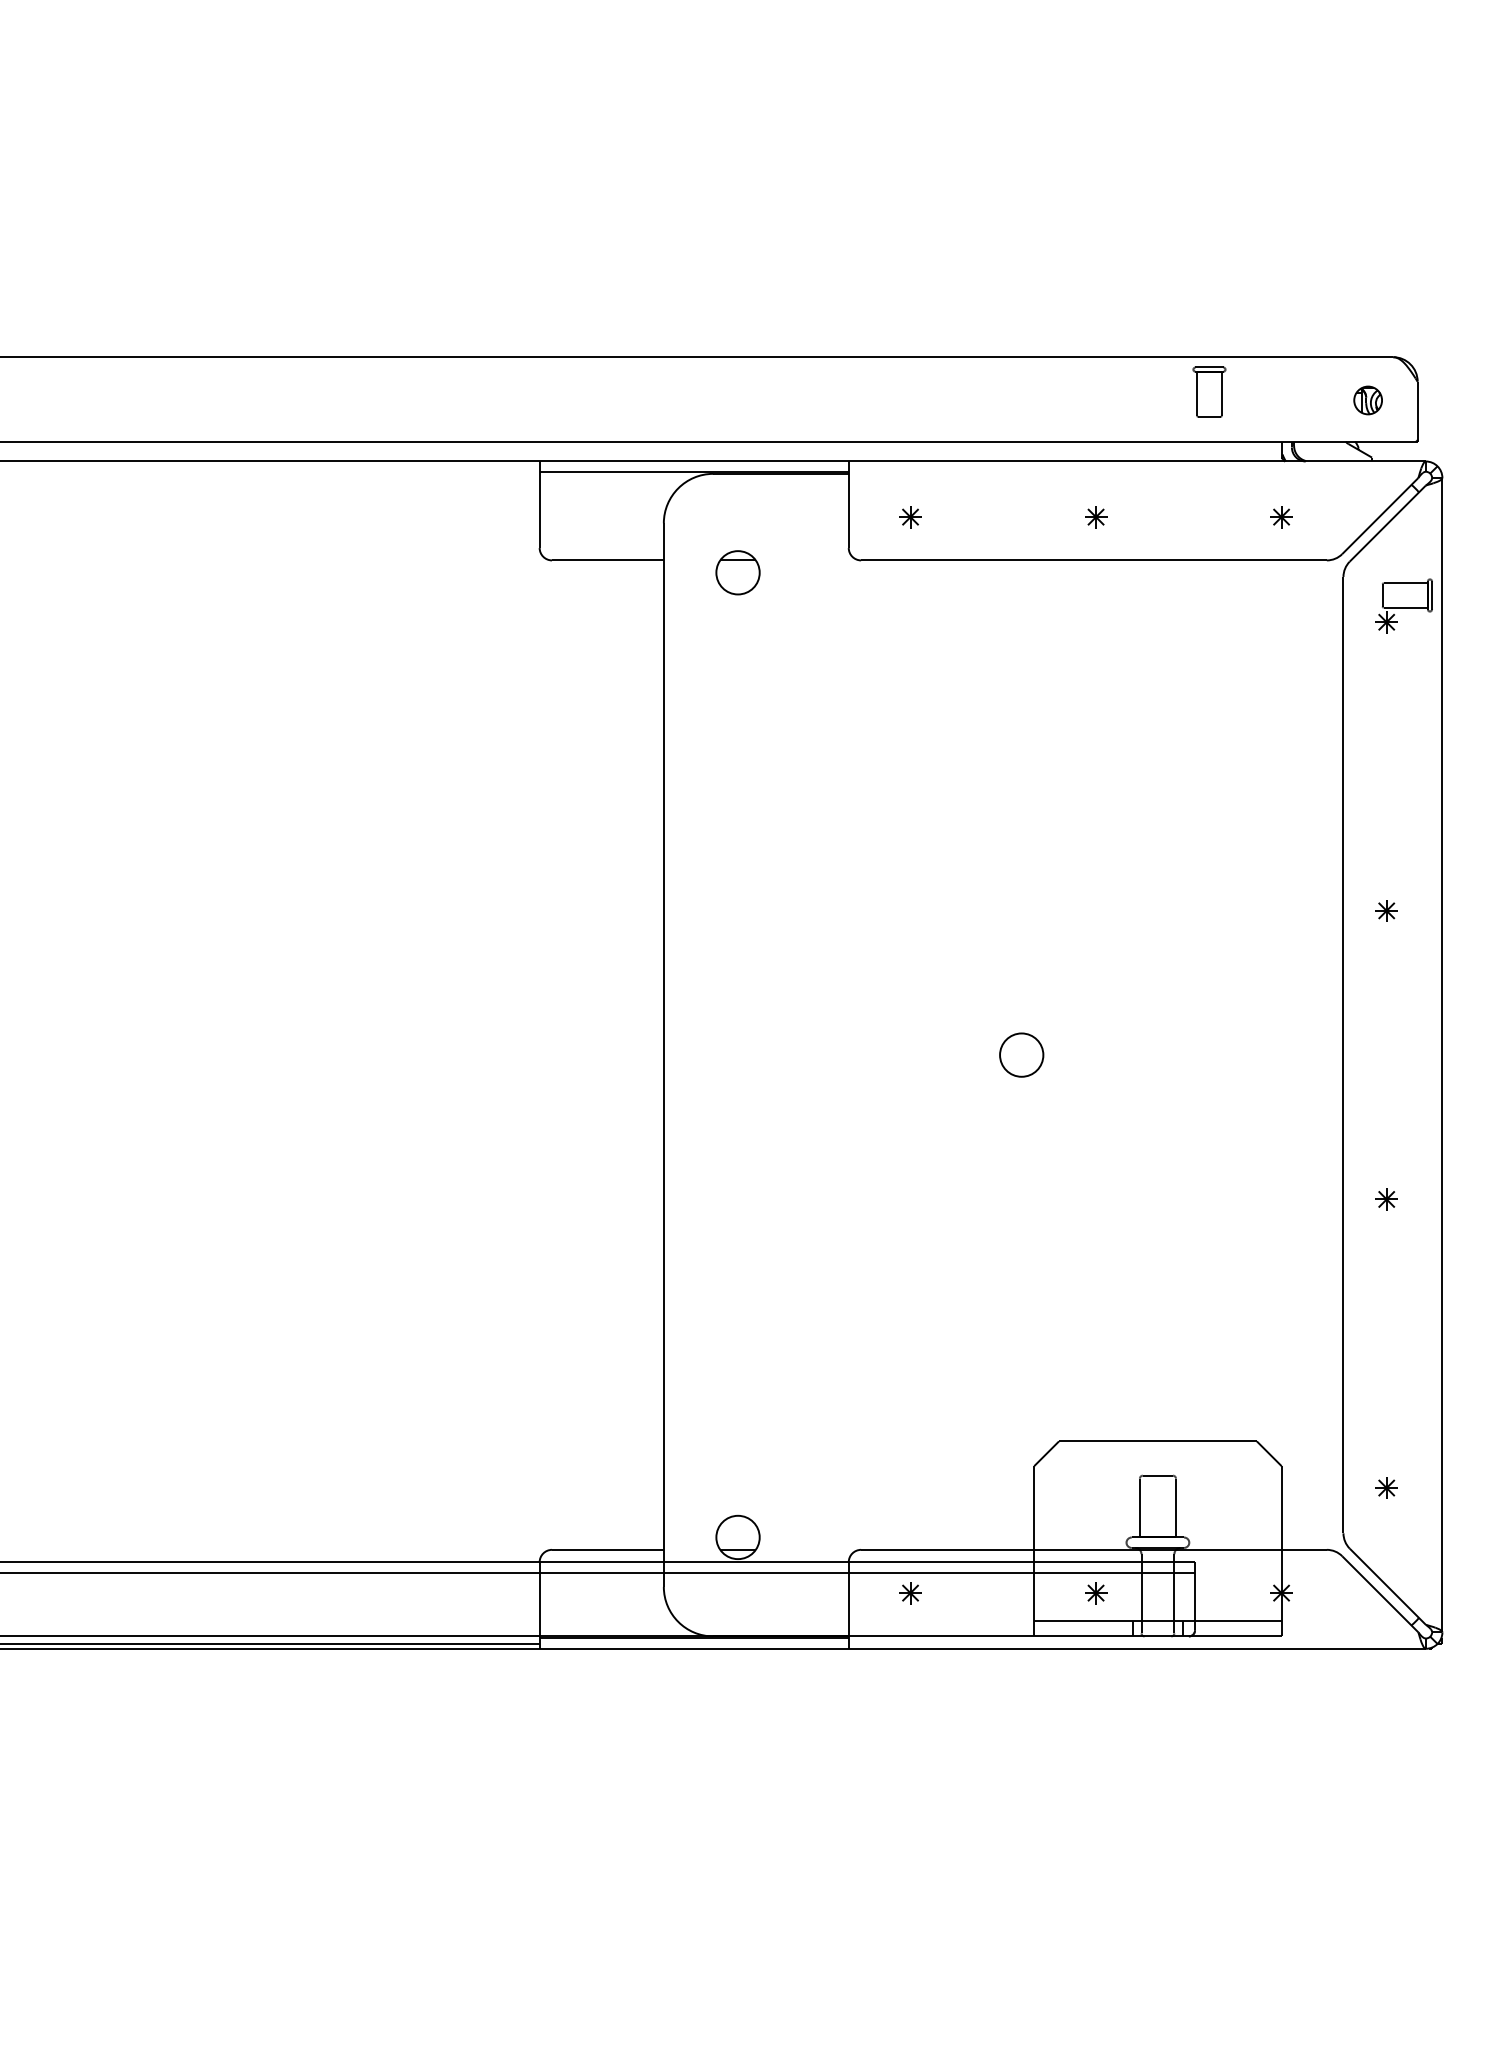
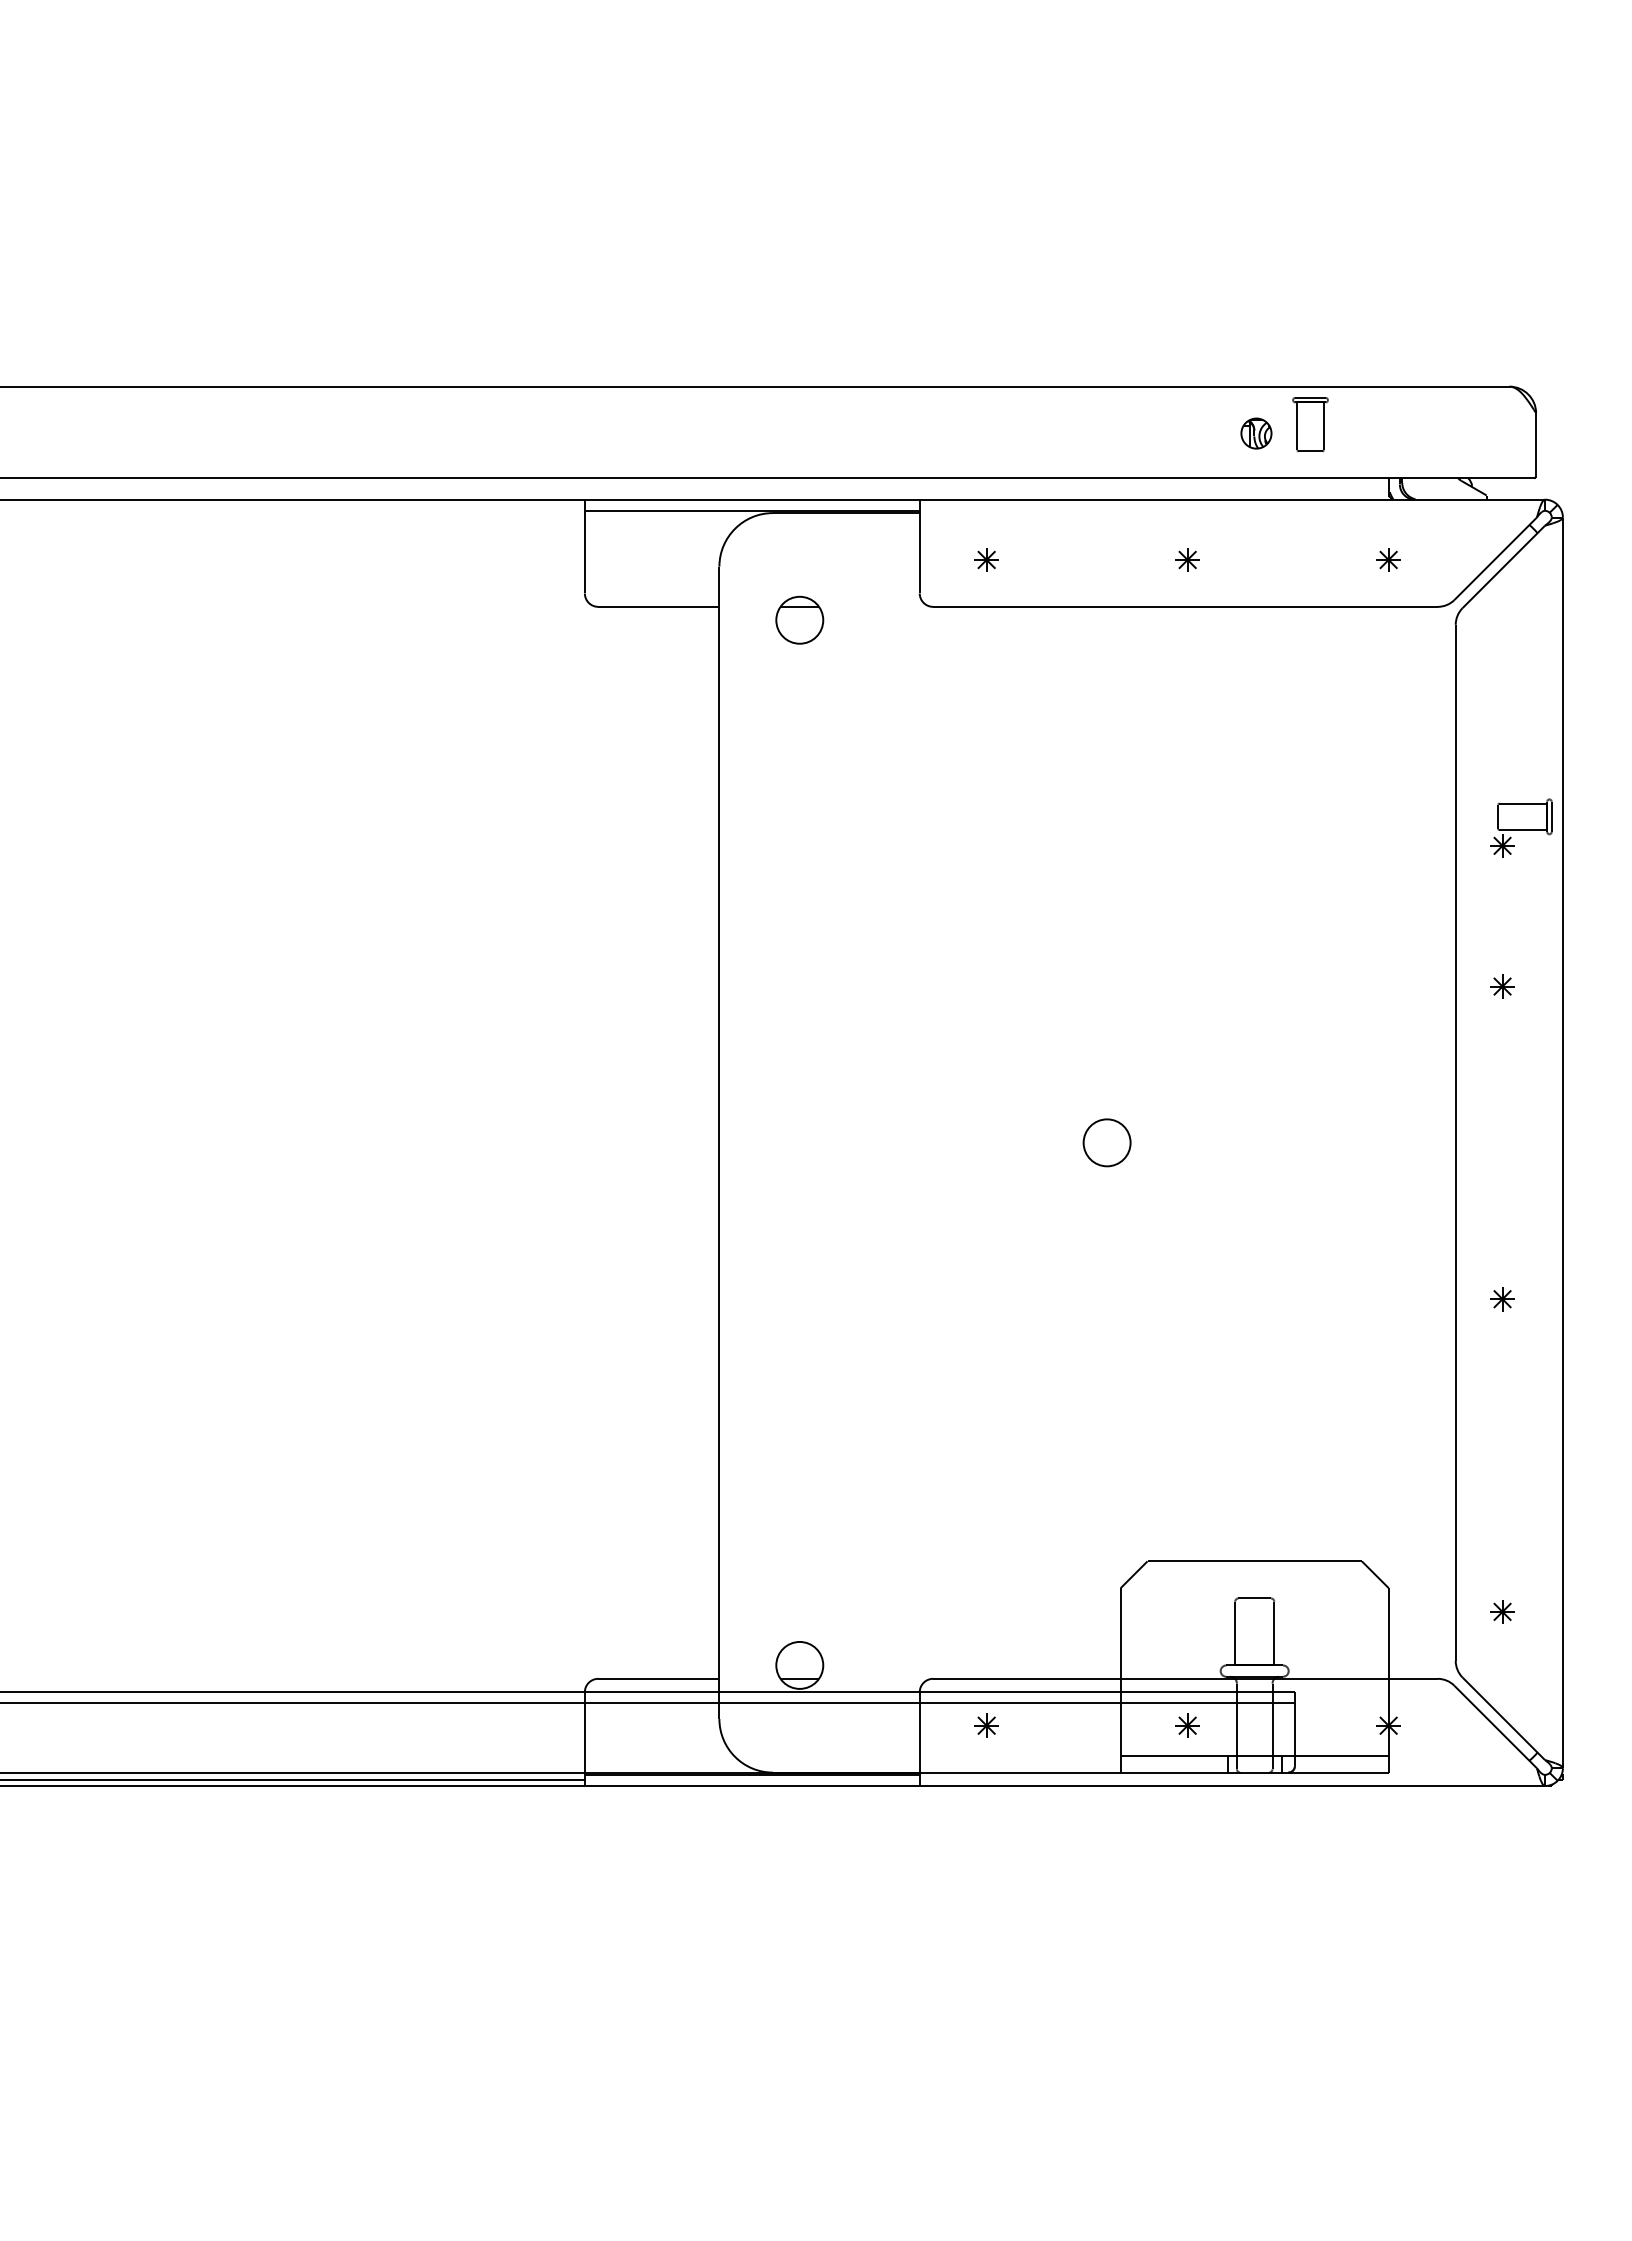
part: (1368, 400) -> (1256, 433), moved
part: (1404, 605) -> (1521, 827), moved

